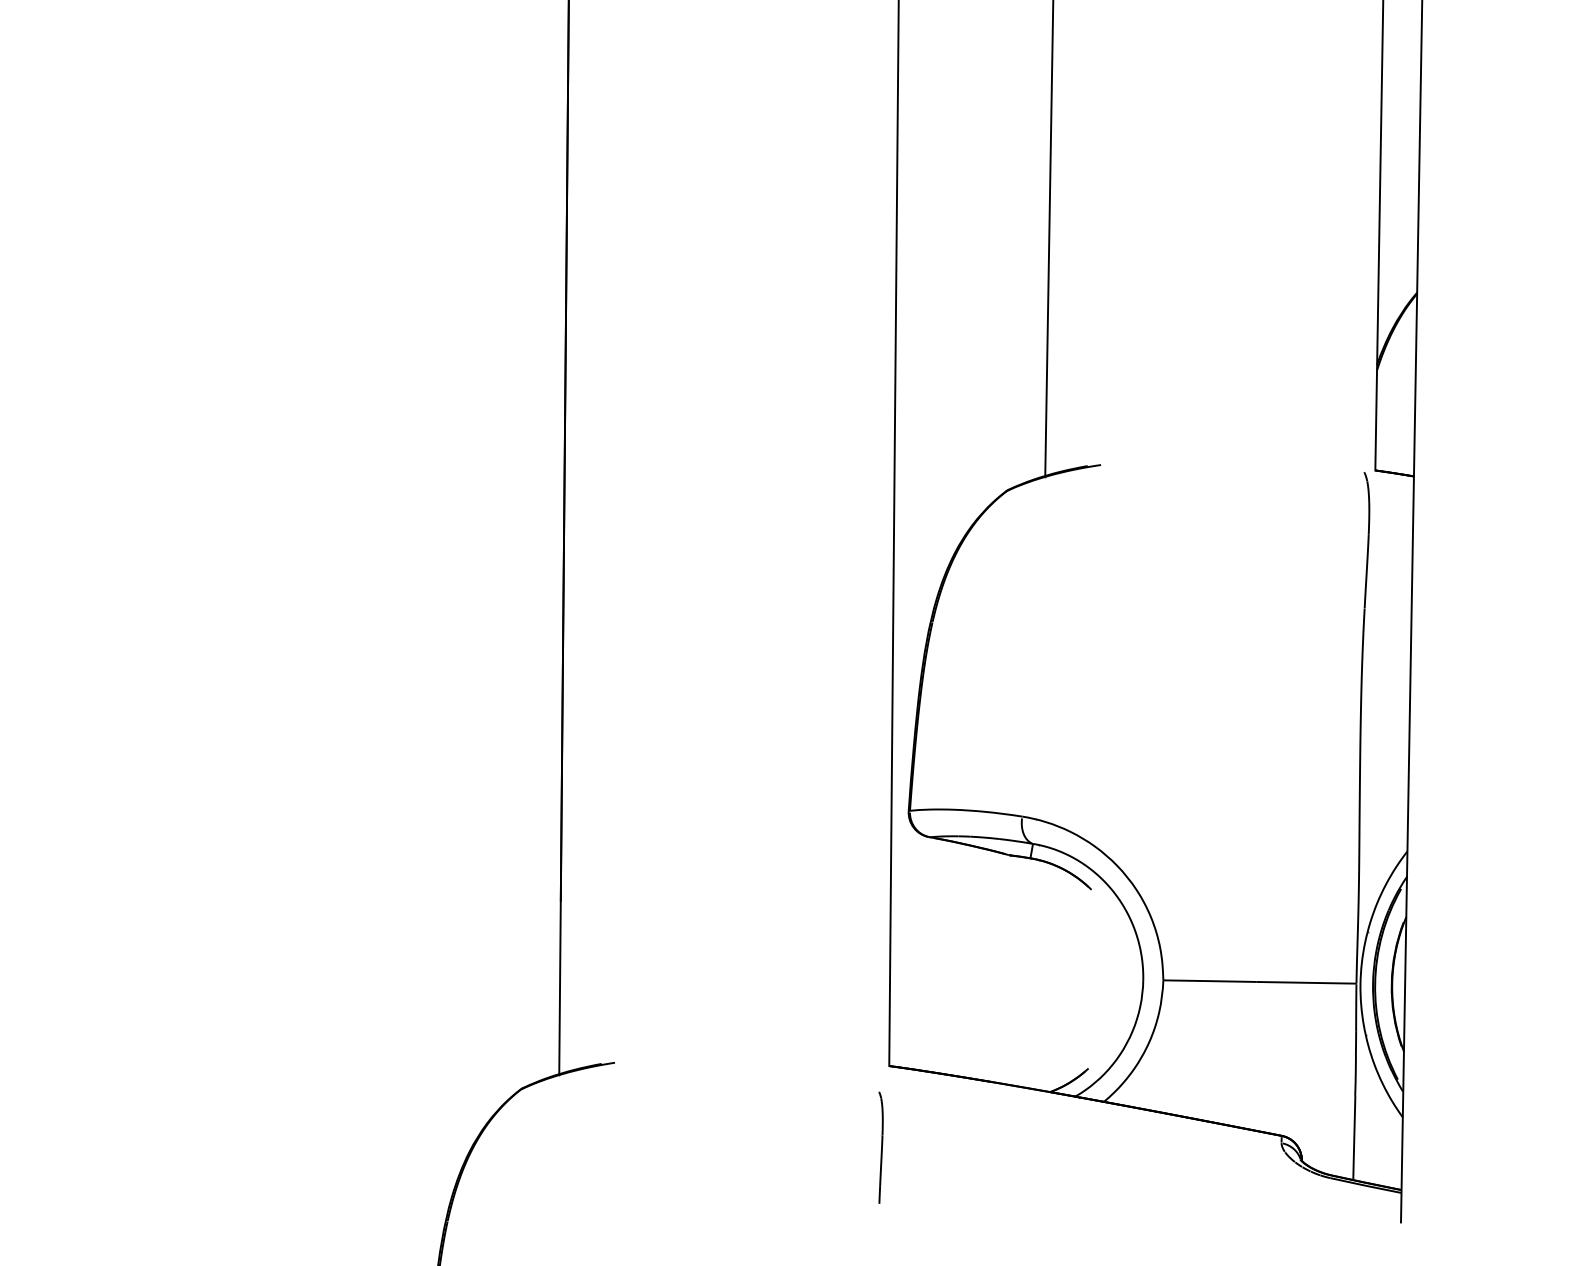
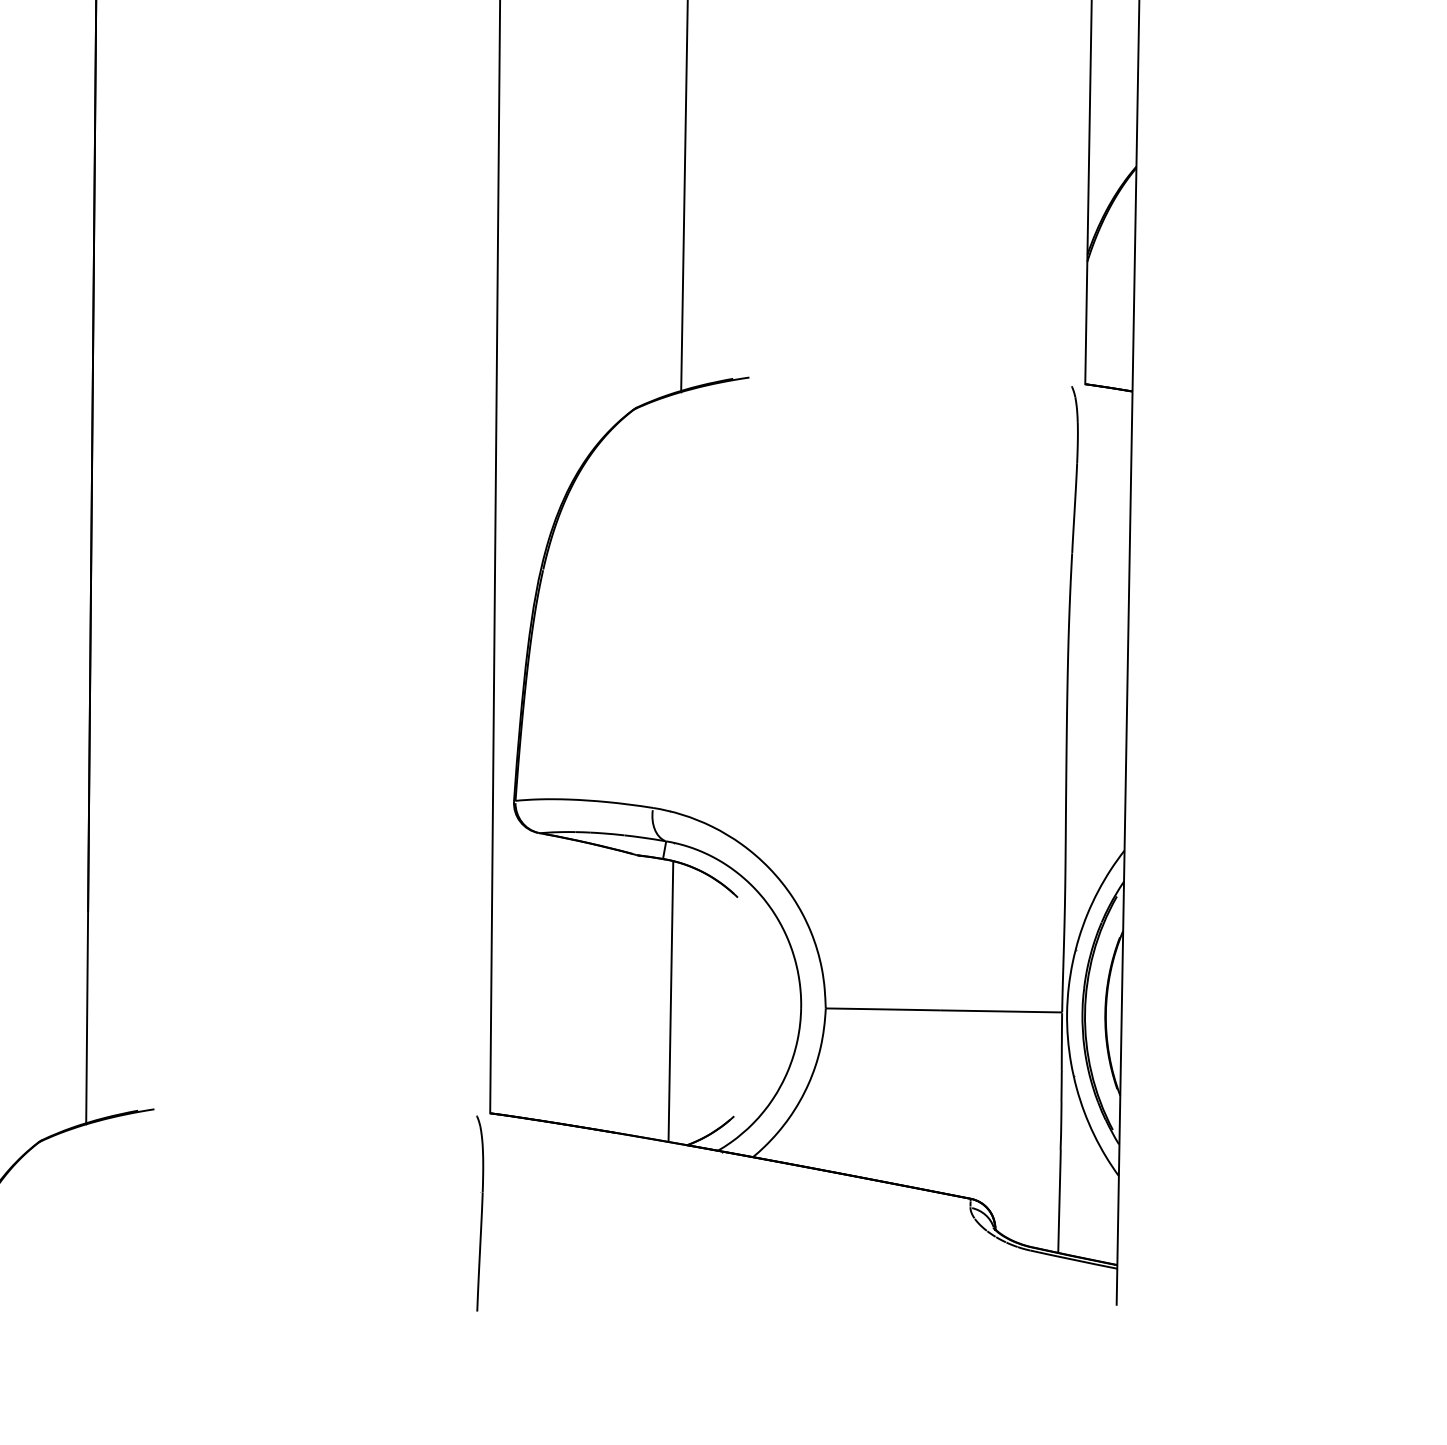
line: (1036, 974) -> (670, 1001), added
part: (880, 1147) -> (479, 1213), size x1.43

